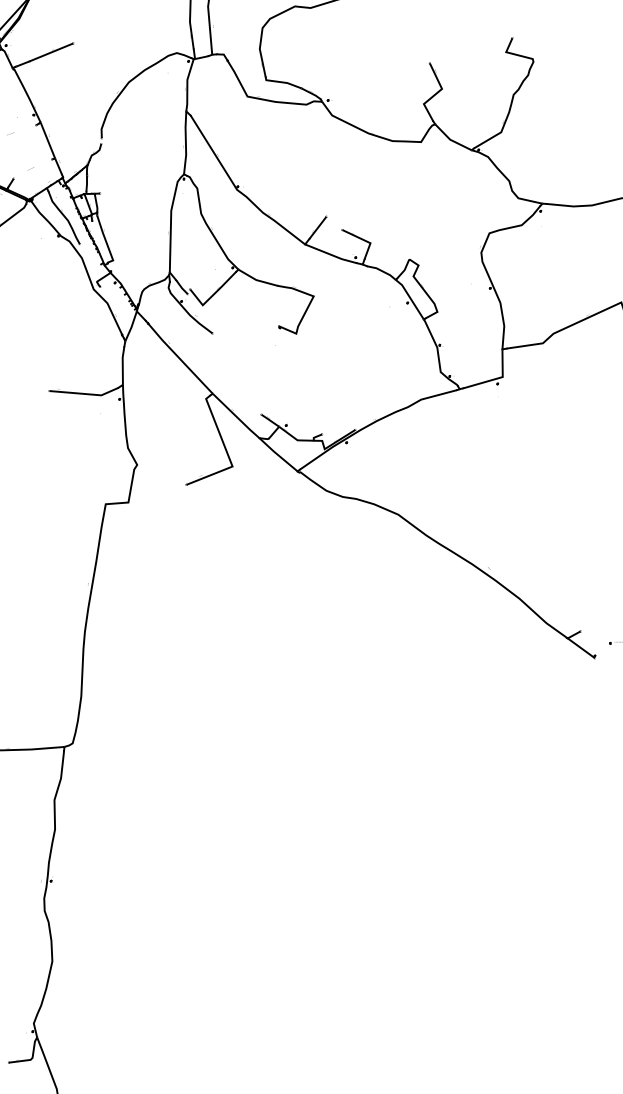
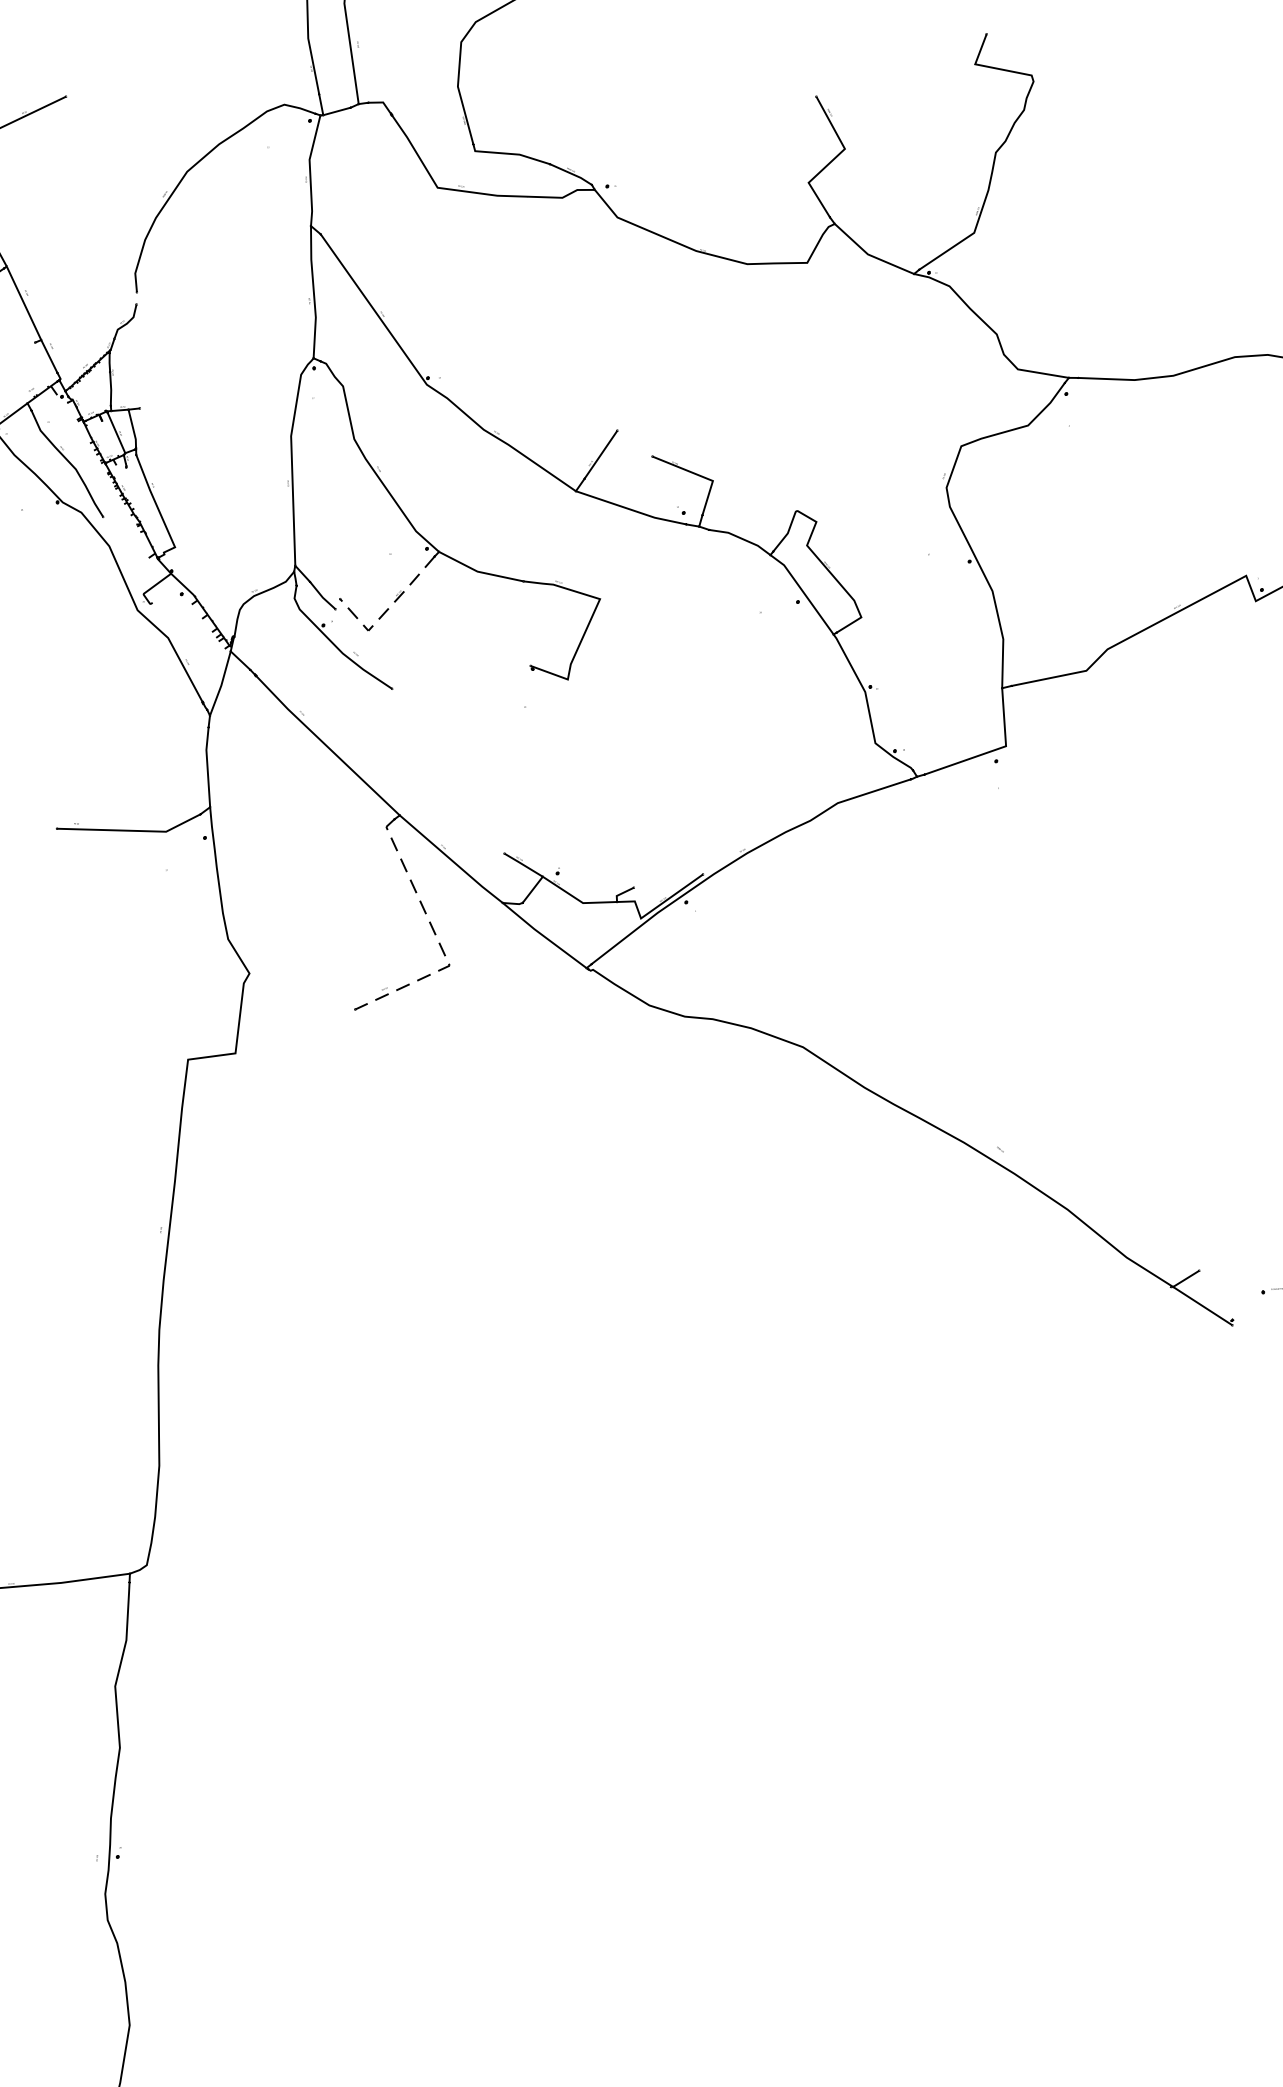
line: (212, 295) -> (387, 609), solid -> dashed
line: (227, 453) -> (437, 938), solid -> dashed

